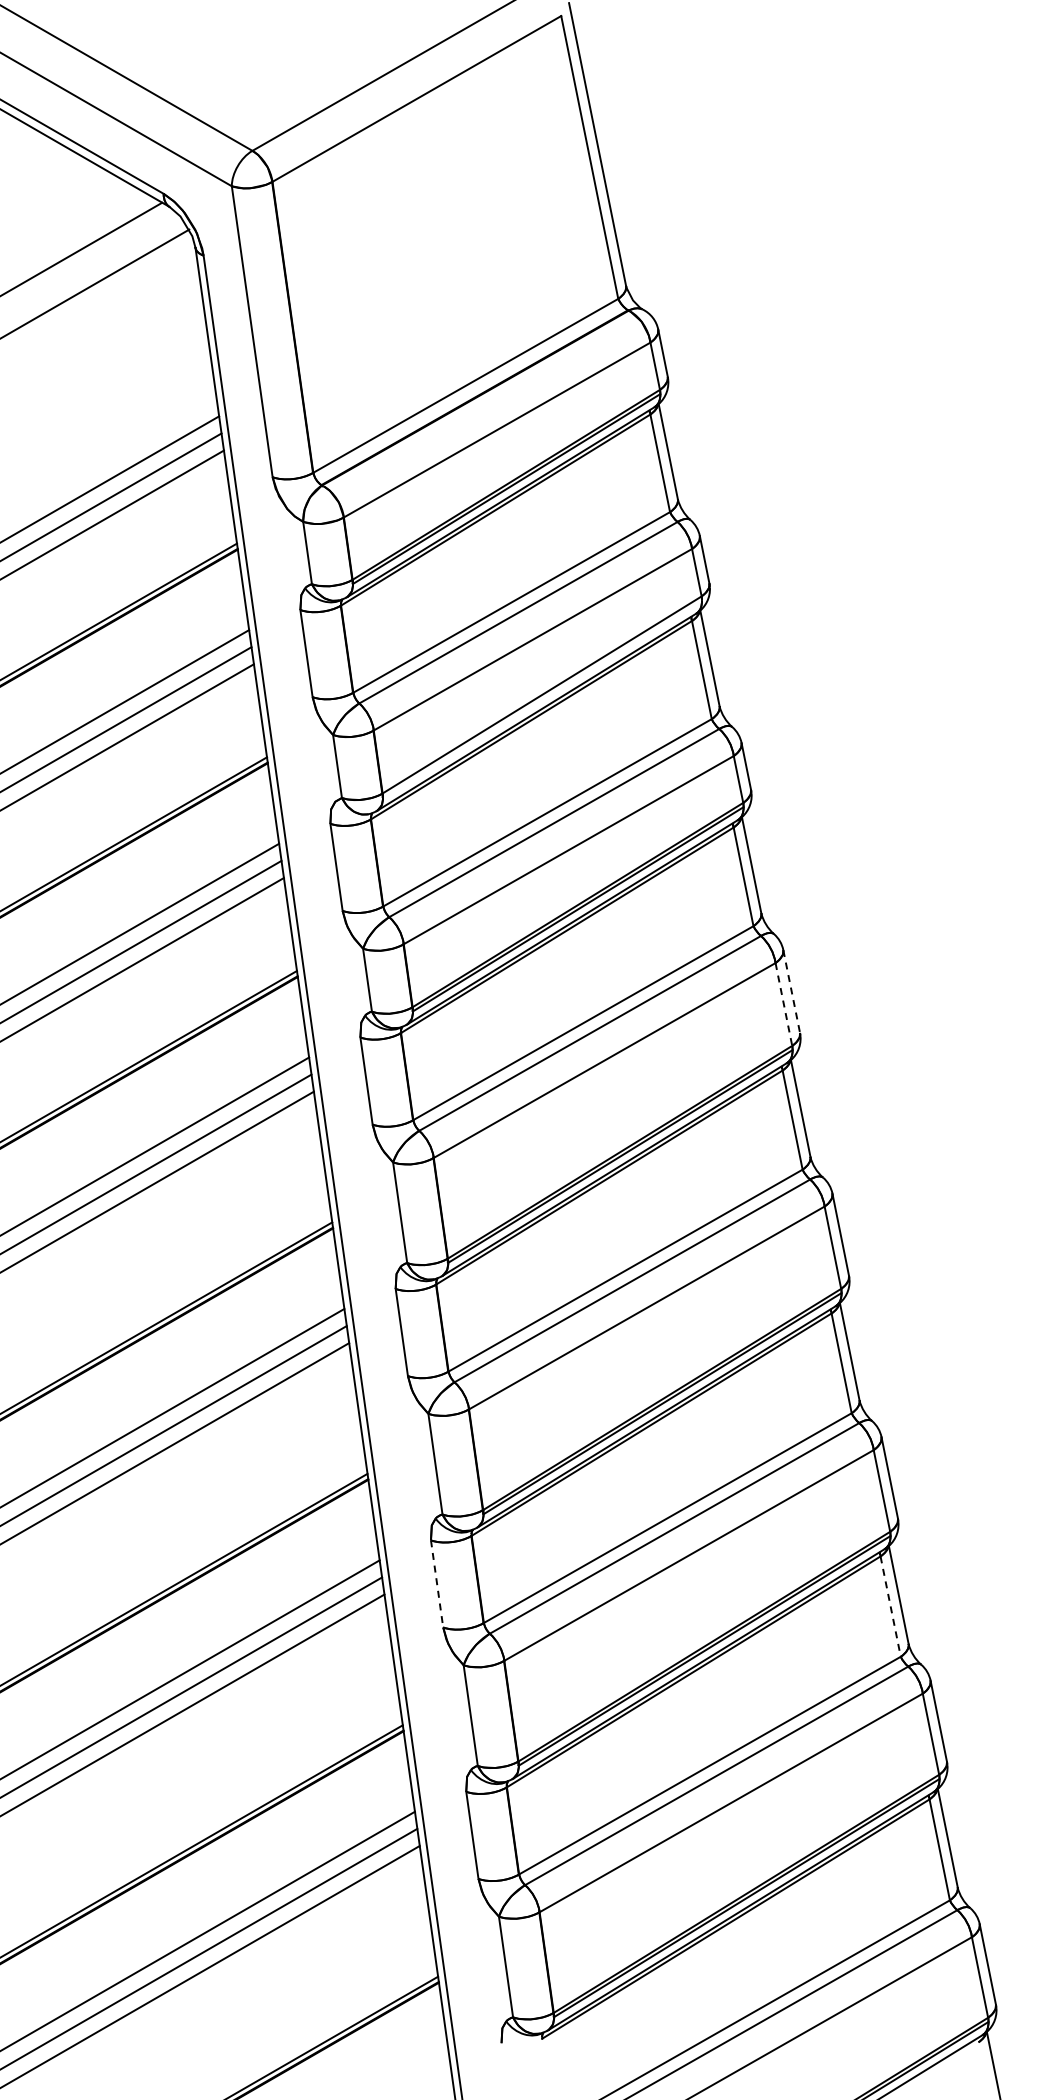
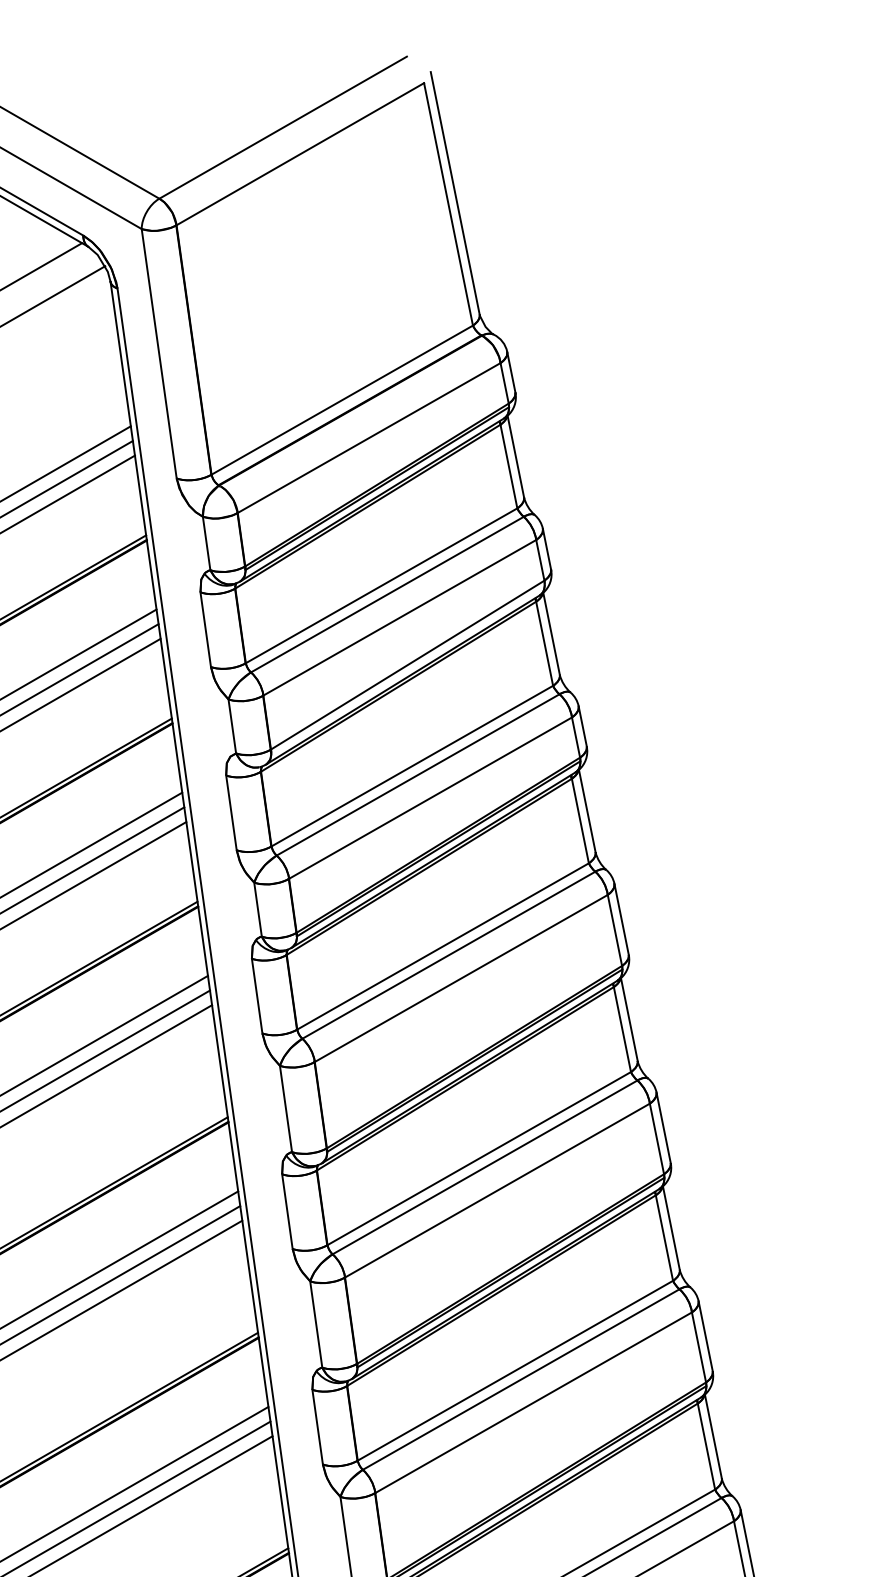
line: (791, 992) -> (621, 920), dashed -> solid
line: (783, 1004) -> (614, 930), dashed -> solid
line: (437, 1583) -> (318, 1426), dashed -> solid
line: (890, 1607) -> (706, 1447), dashed -> solid

